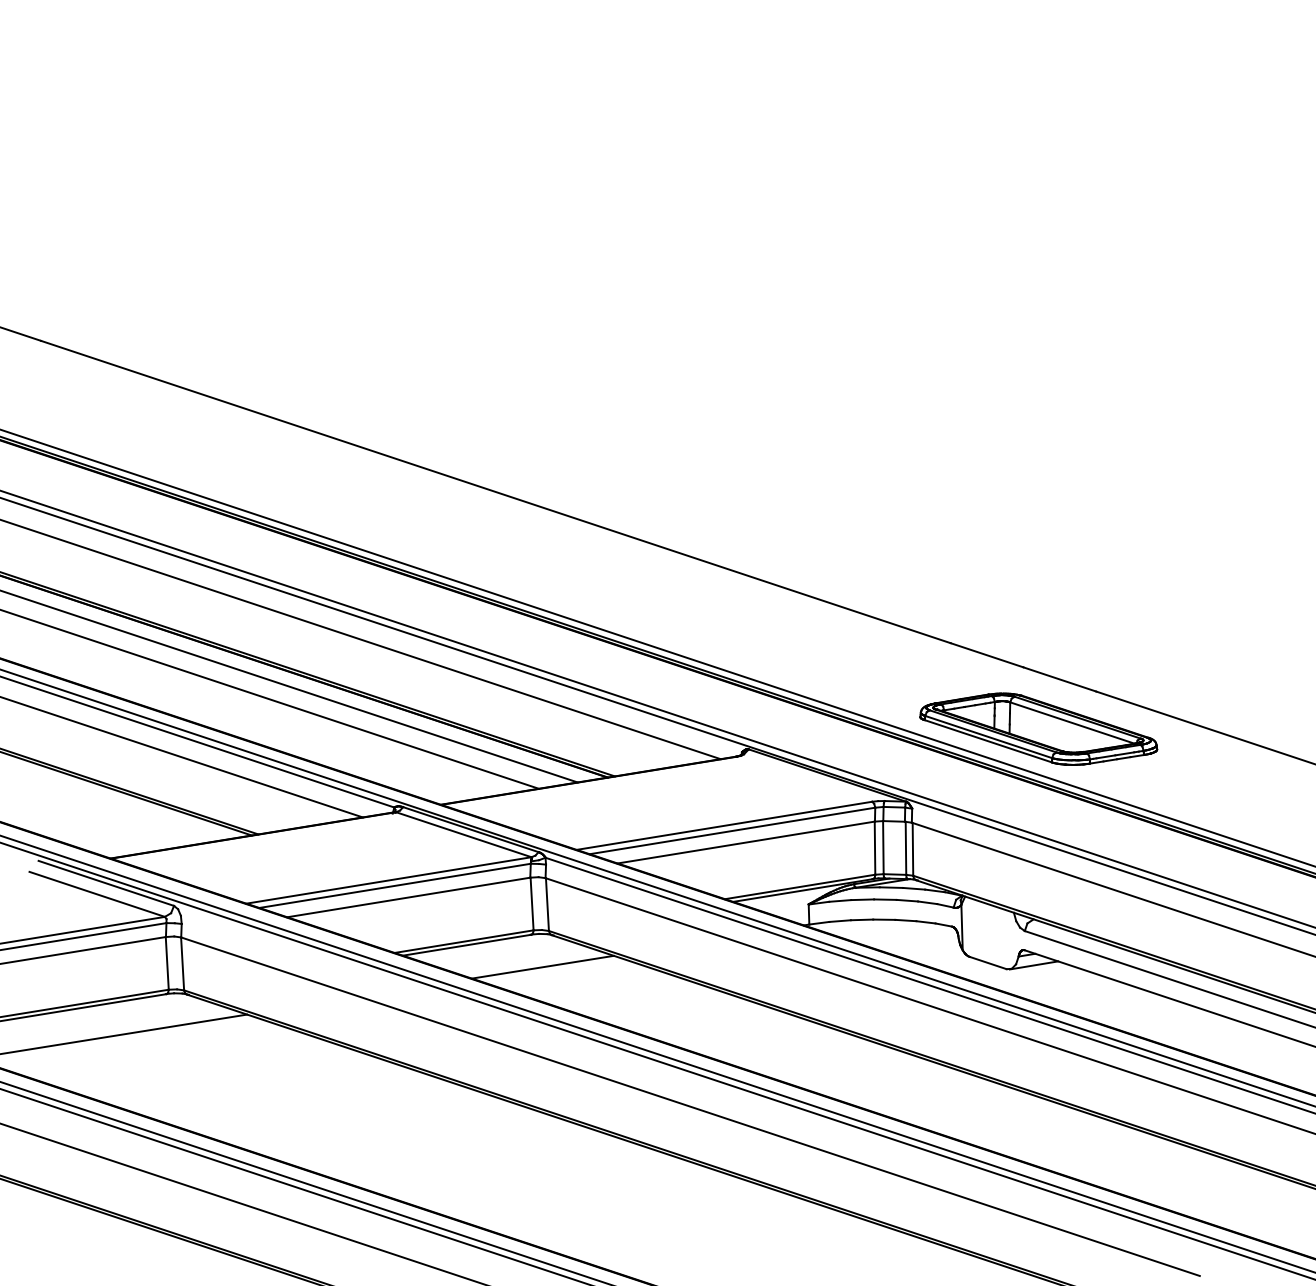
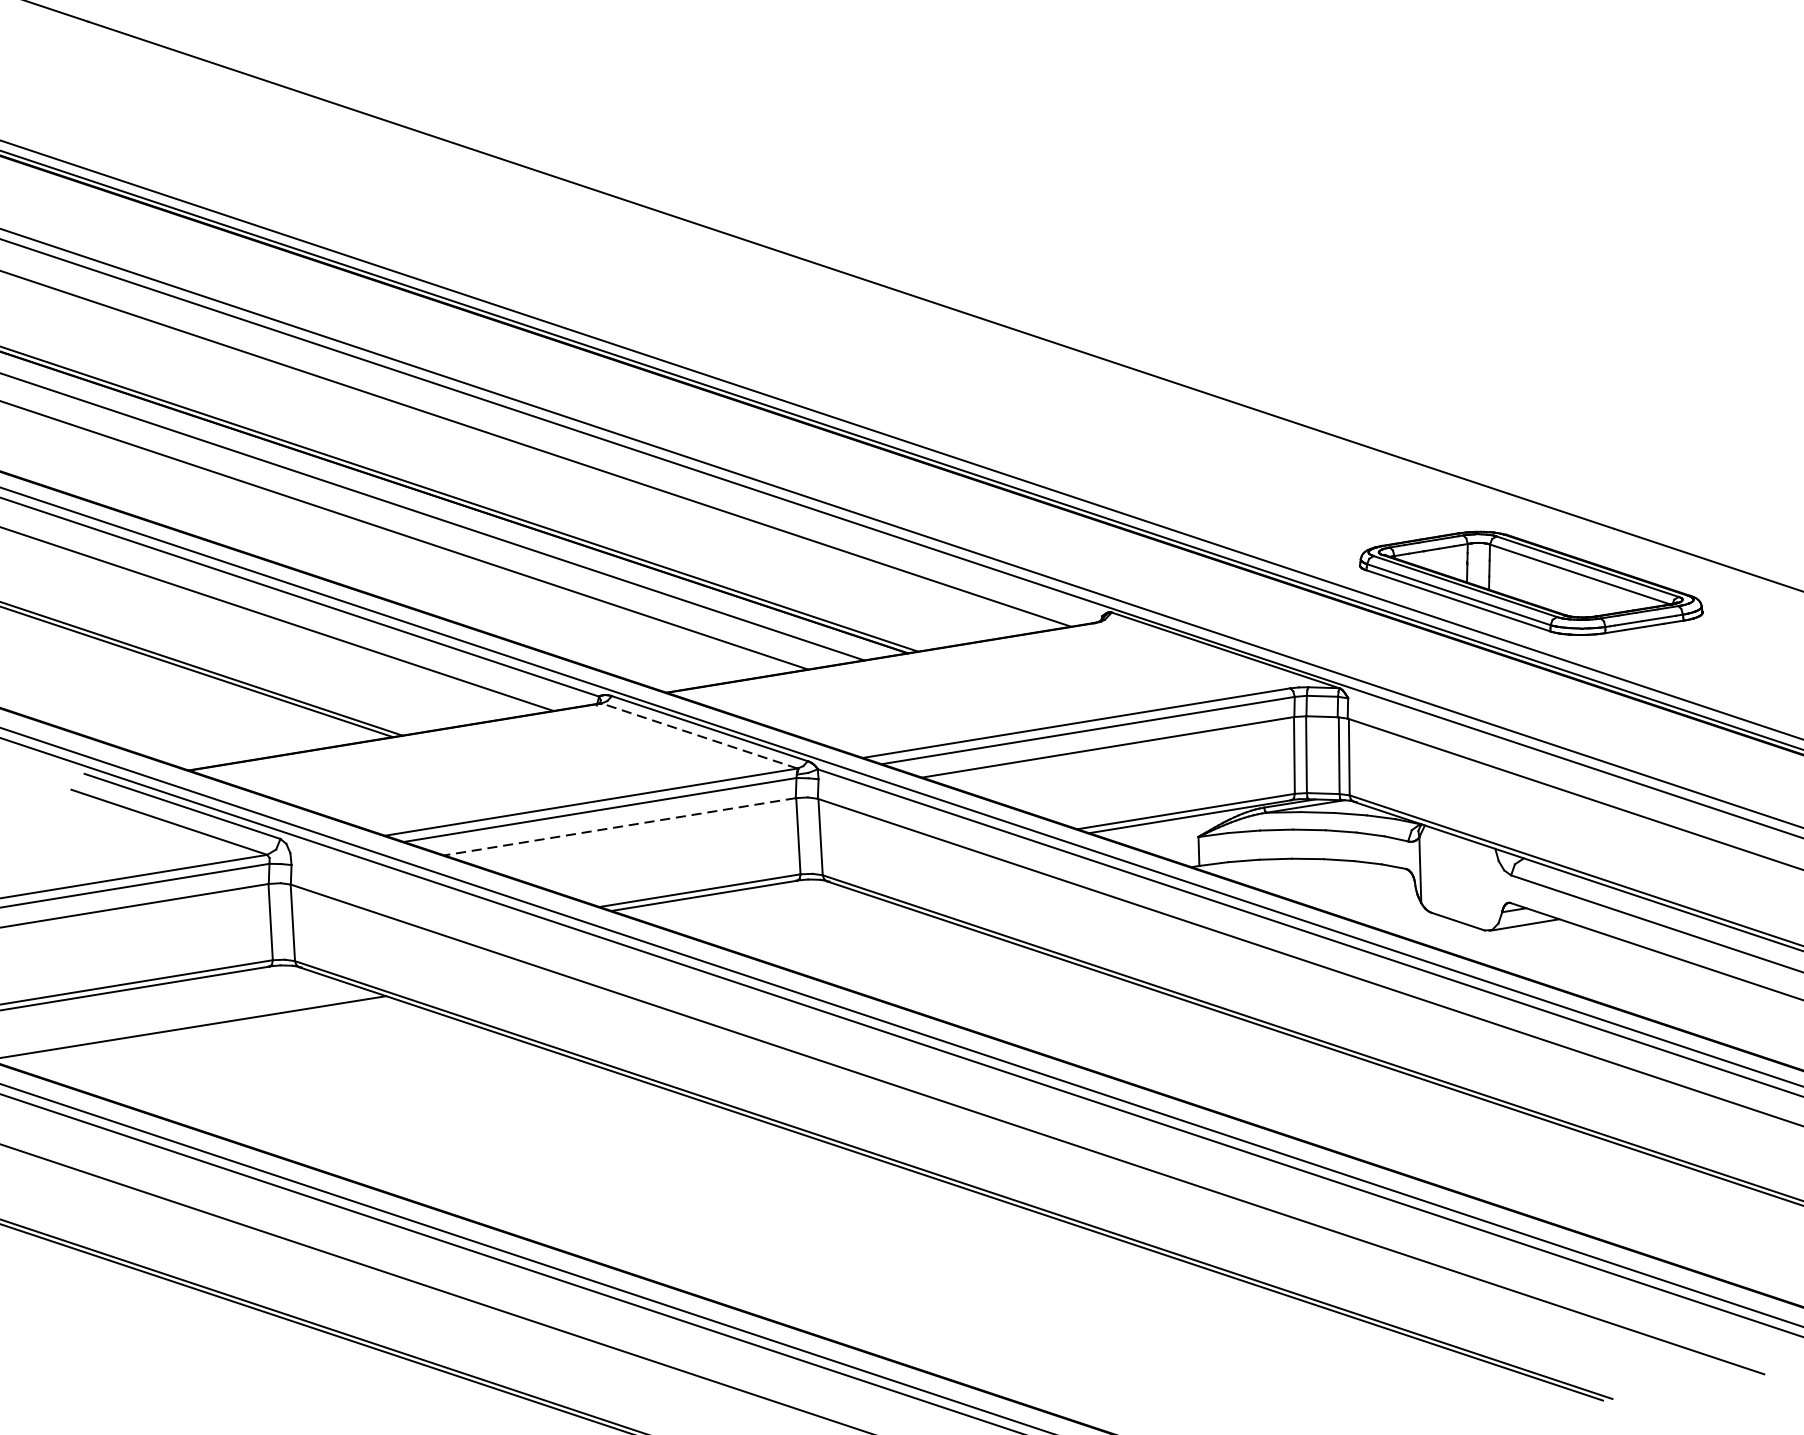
line: (463, 834) -> (699, 735), solid -> dashed
line: (408, 897) -> (619, 826), solid -> dashed
line: (542, 966) -> (813, 926), removed

